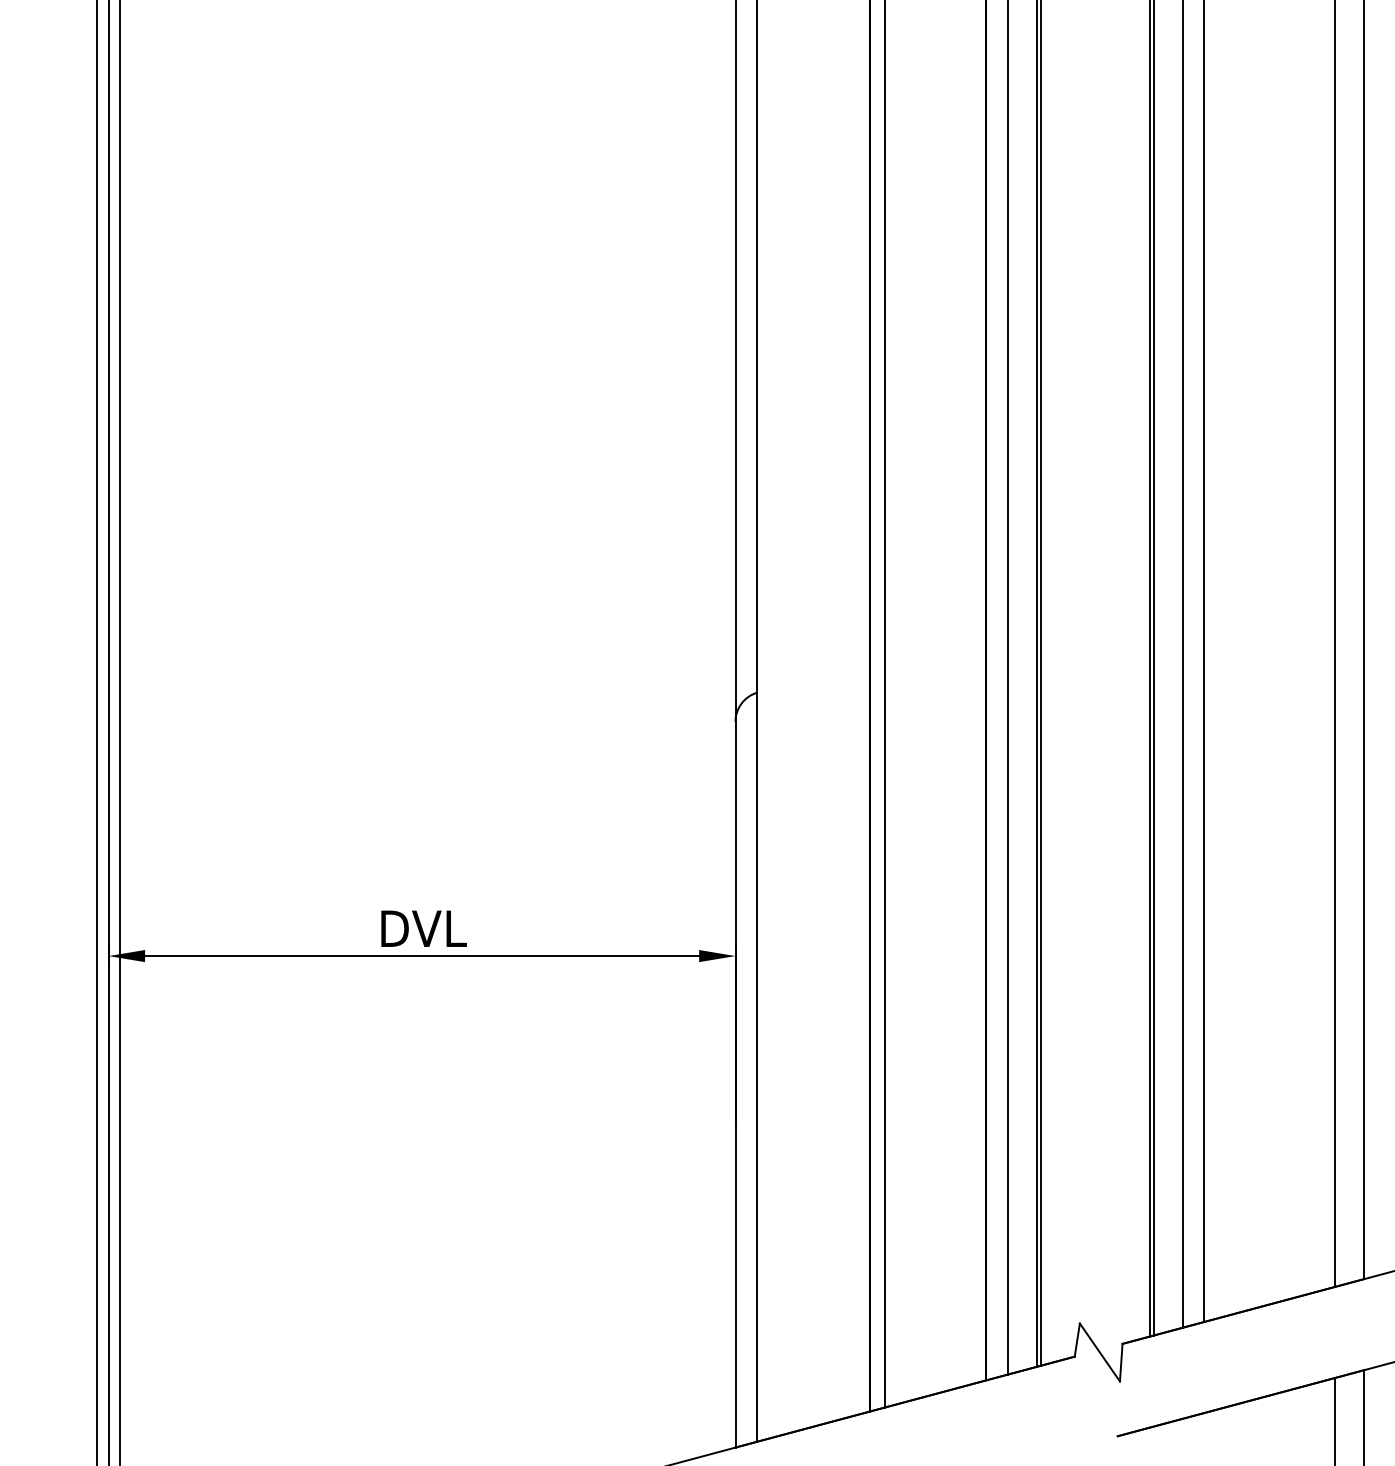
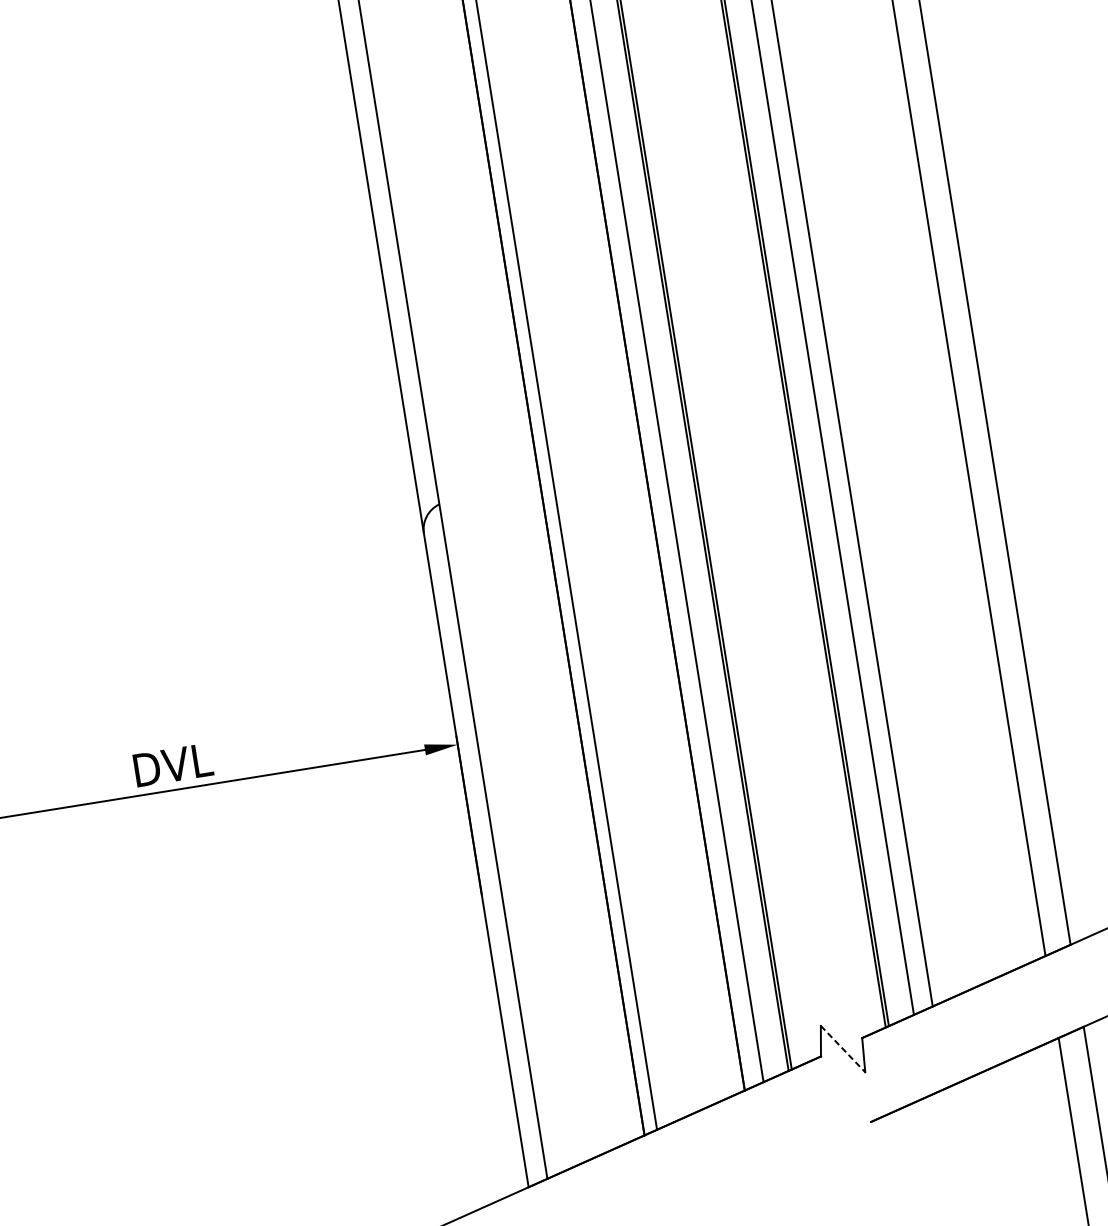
line: (1100, 1352) -> (843, 1048), solid -> dashed

